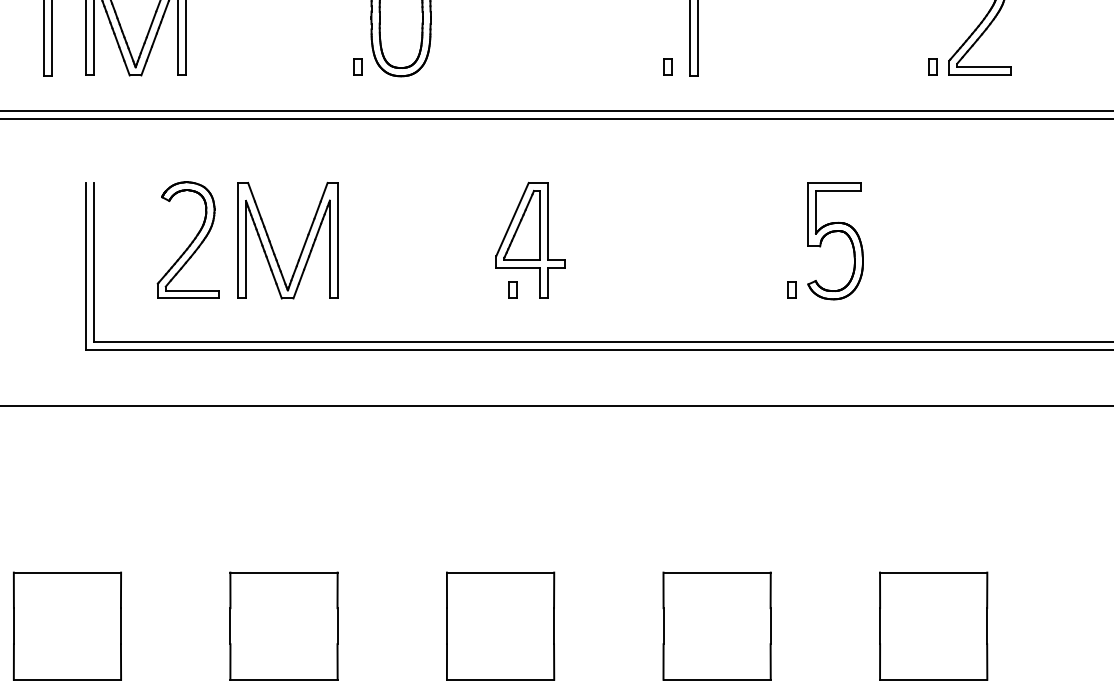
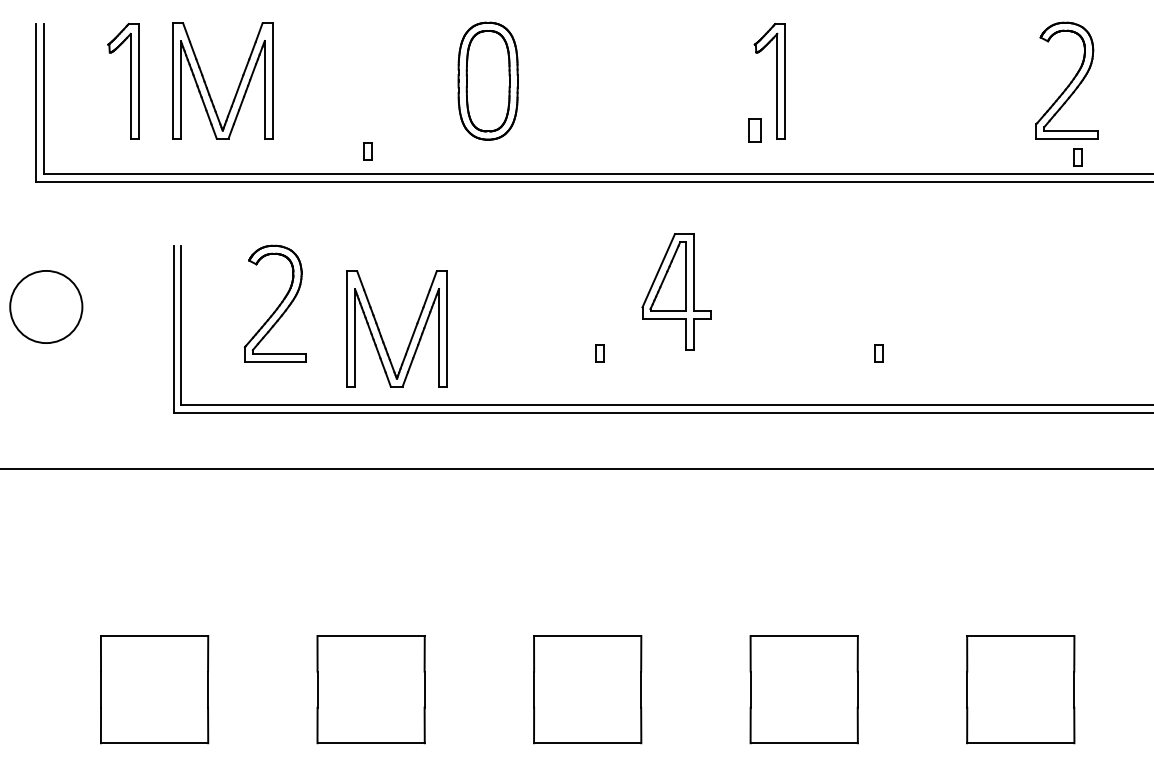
part: (357, 67) -> (367, 151), moved
part: (667, 67) -> (754, 130), size x1.4
part: (932, 67) -> (1077, 157), moved
part: (832, 233) -> (919, 296), removed
part: (530, 240) -> (676, 291), moved
part: (273, 248) -> (382, 336), moved

